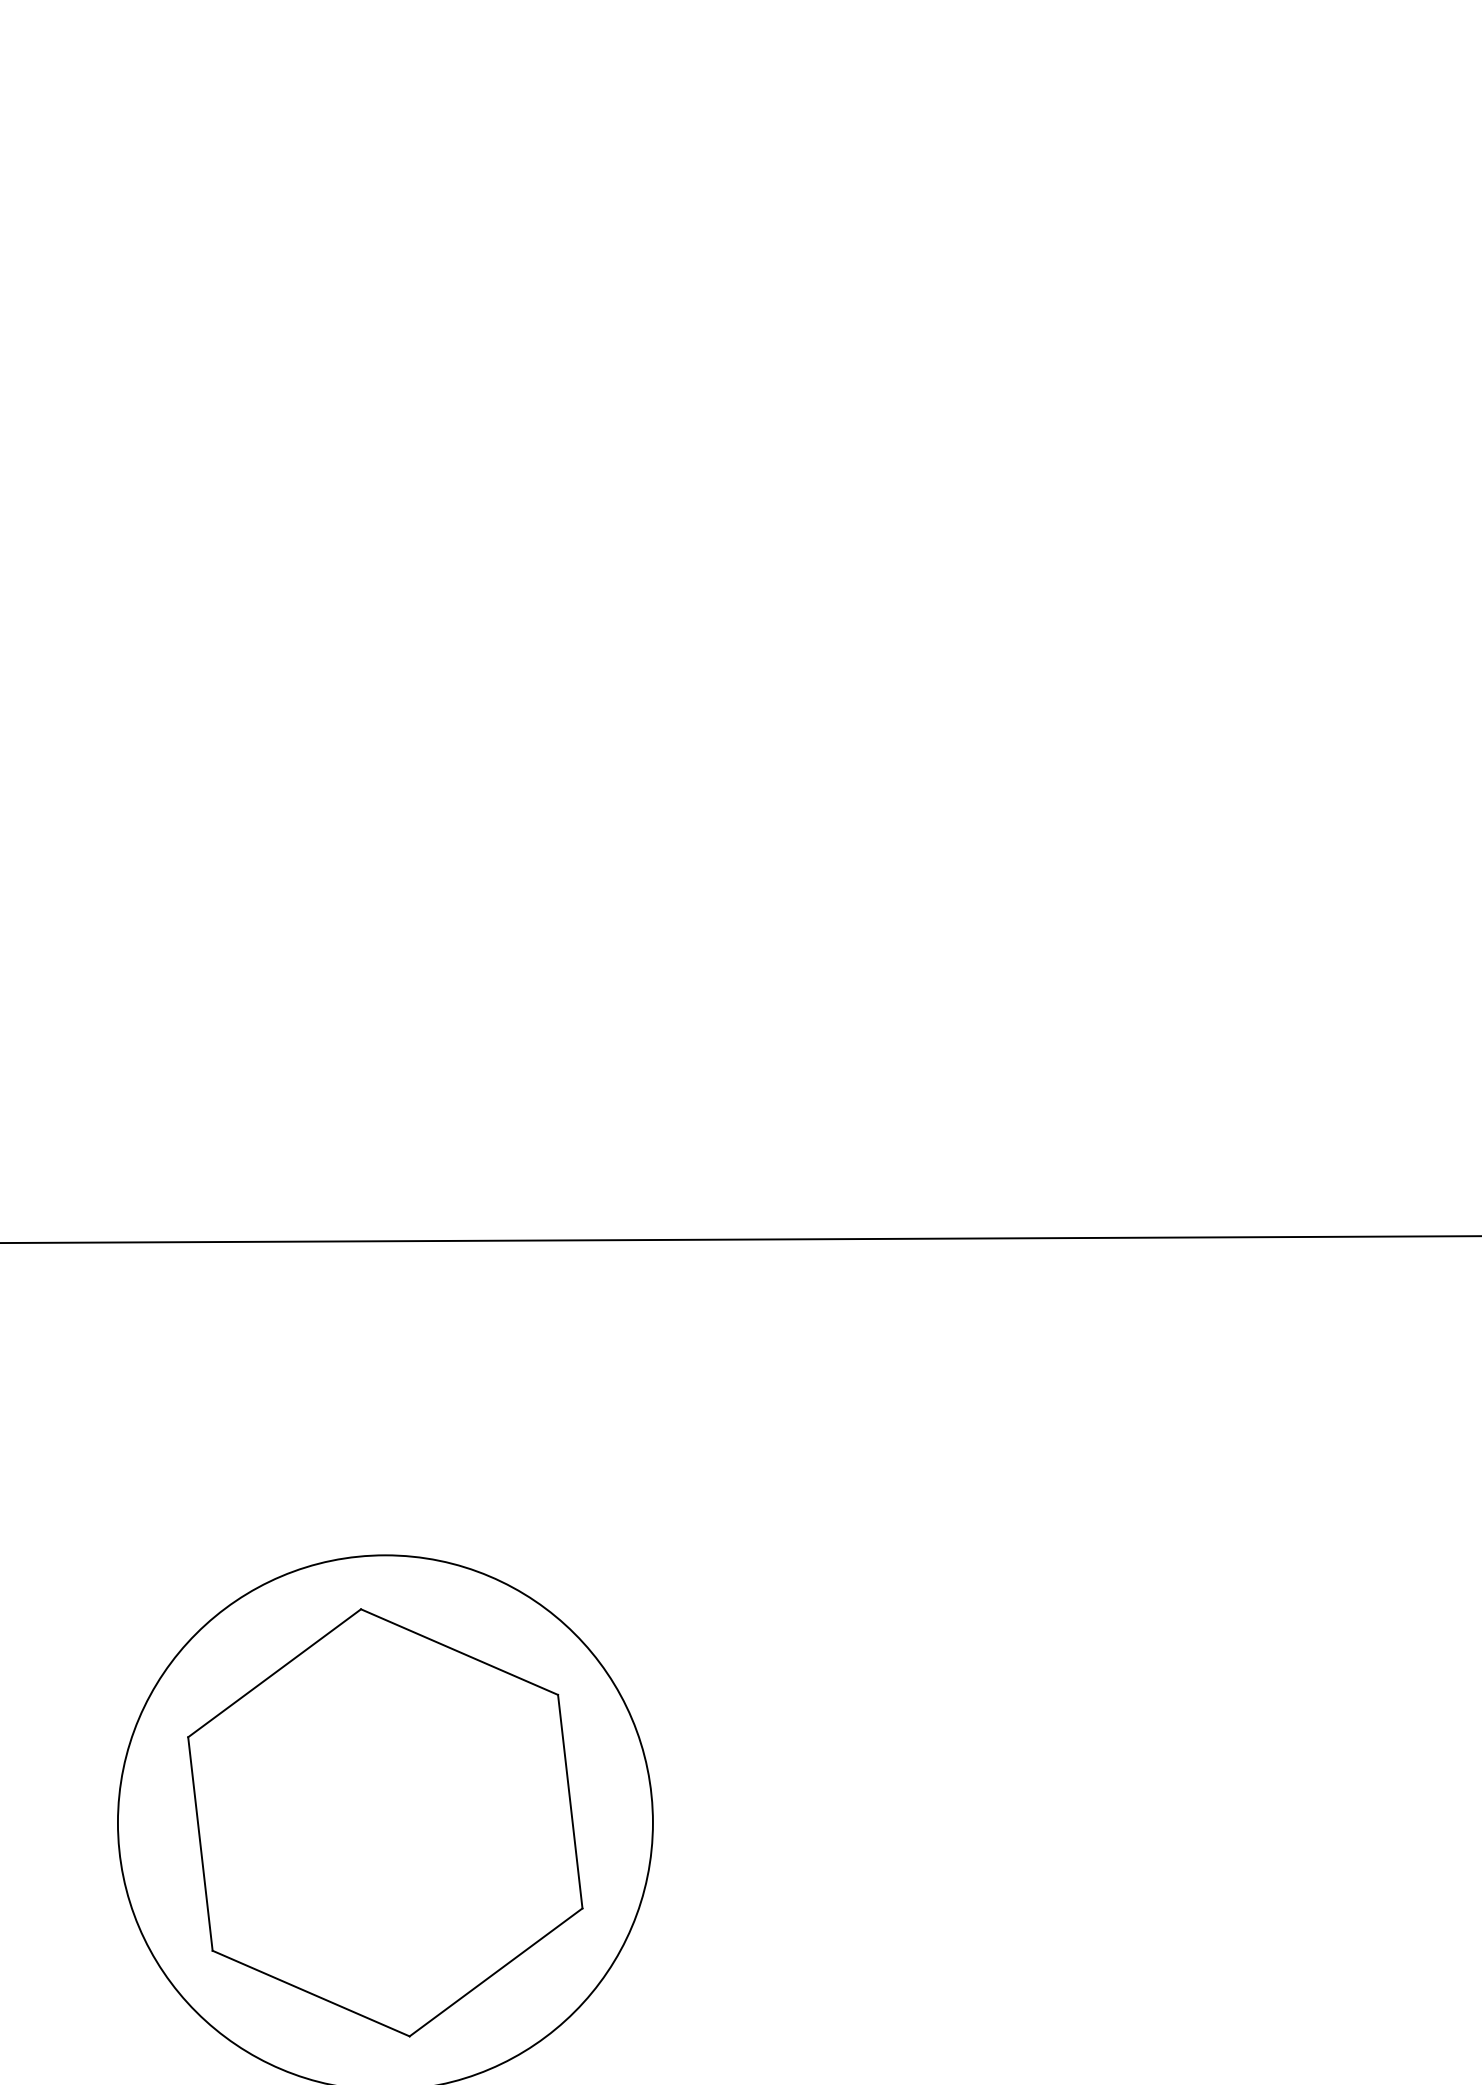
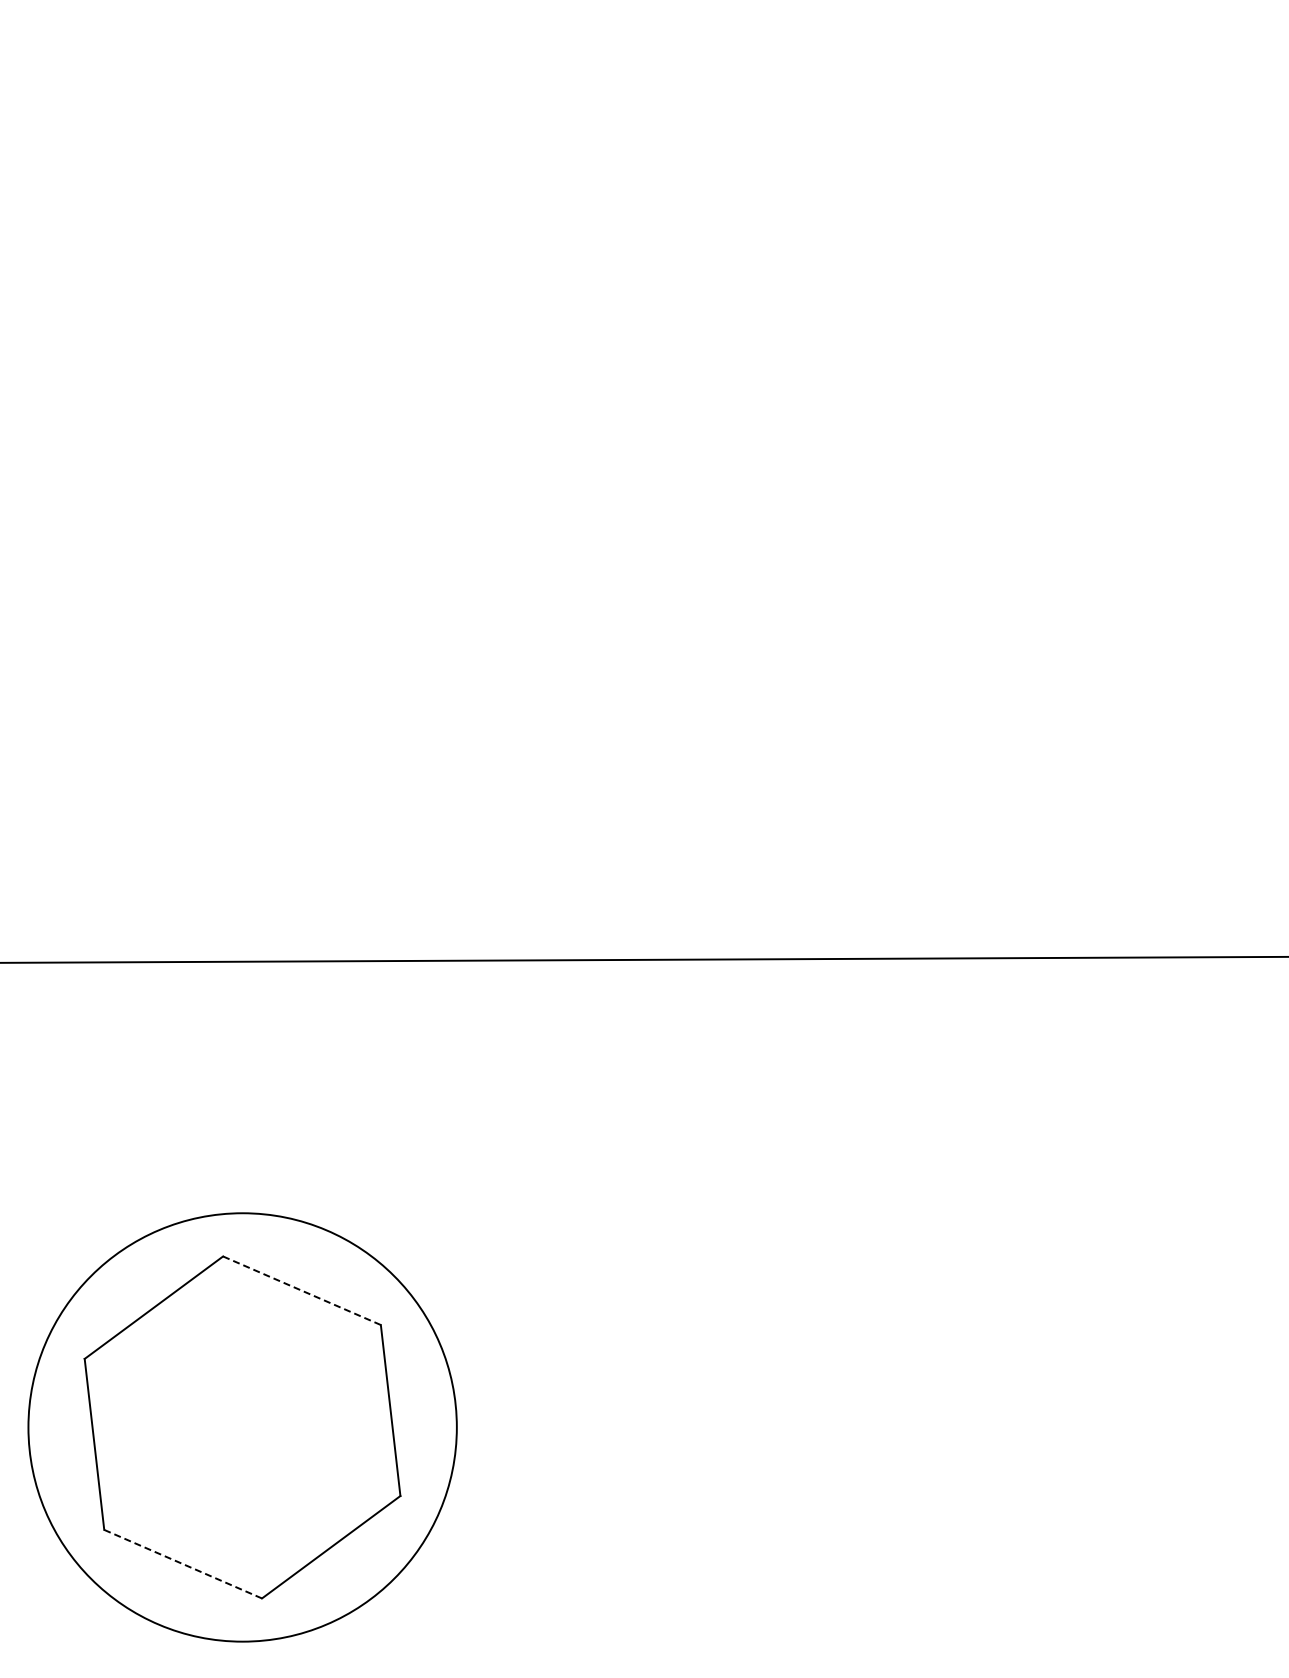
line: (458, 1651) -> (301, 1290), solid -> dashed
line: (311, 1993) -> (183, 1564), solid -> dashed

